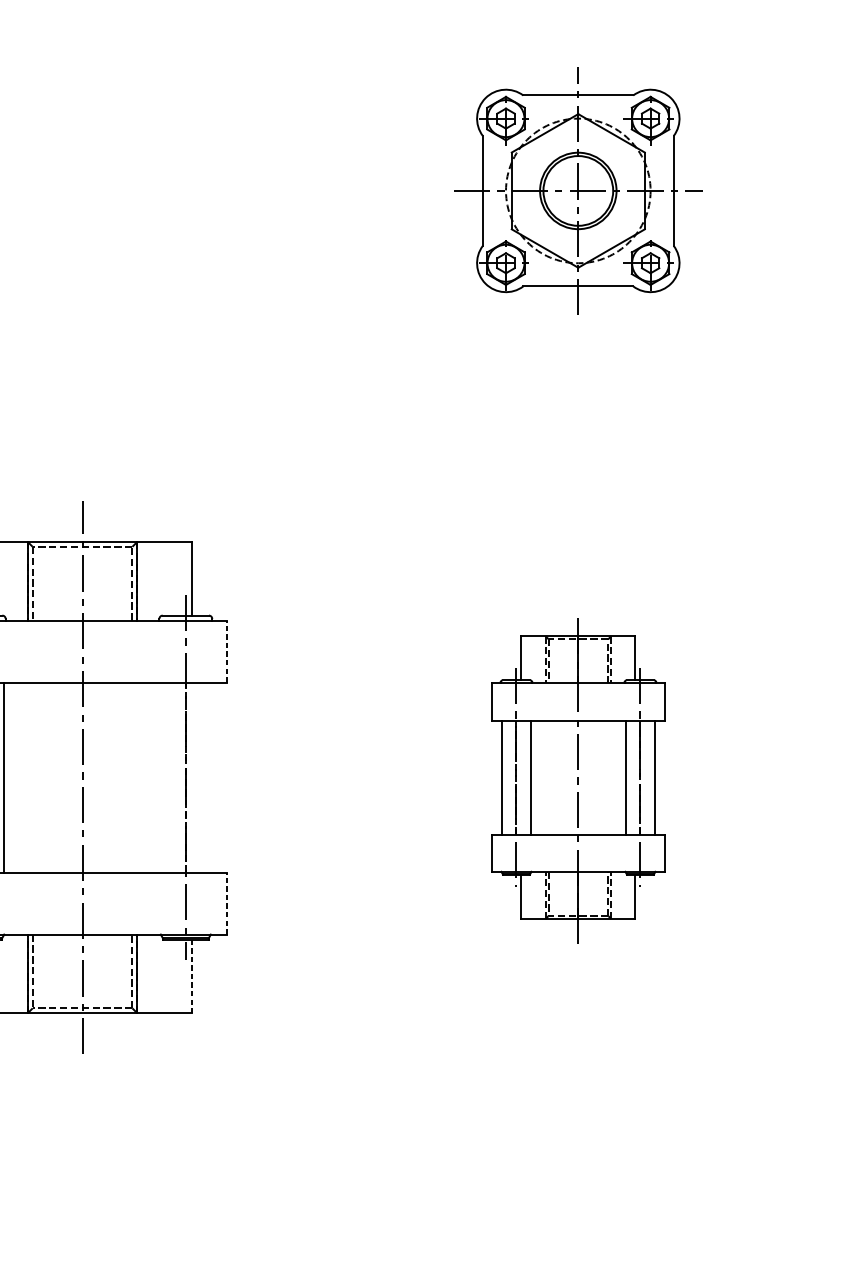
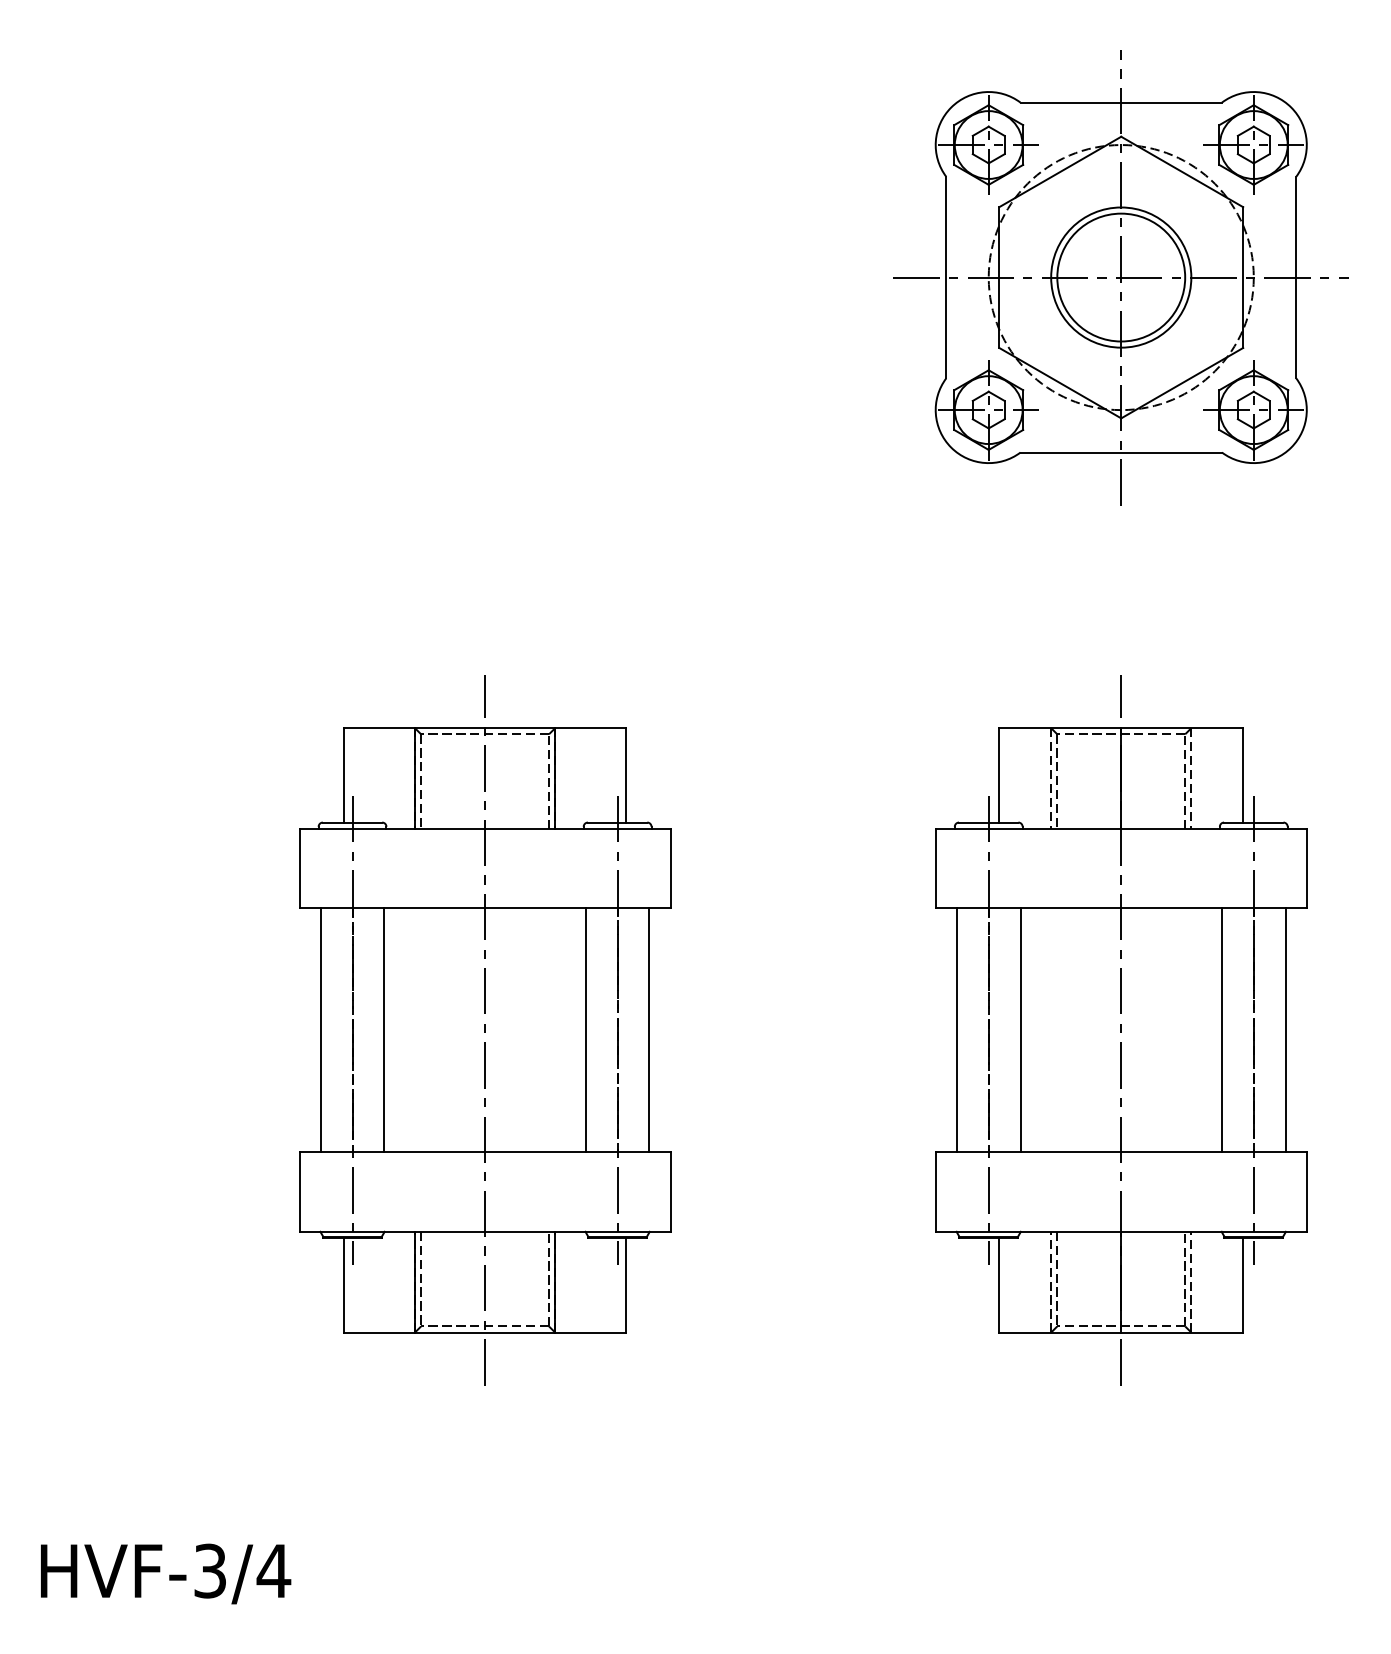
part: (577, 190) -> (1120, 277), size x1.43
line: (227, 651) -> (670, 868), dashed -> solid
line: (160, 777) -> (585, 1030), added
line: (210, 777) -> (649, 1030), added
part: (578, 777) -> (1121, 1030), size x1.67
line: (227, 903) -> (670, 1192), dashed -> solid
line: (191, 976) -> (625, 1285), dashed -> solid

